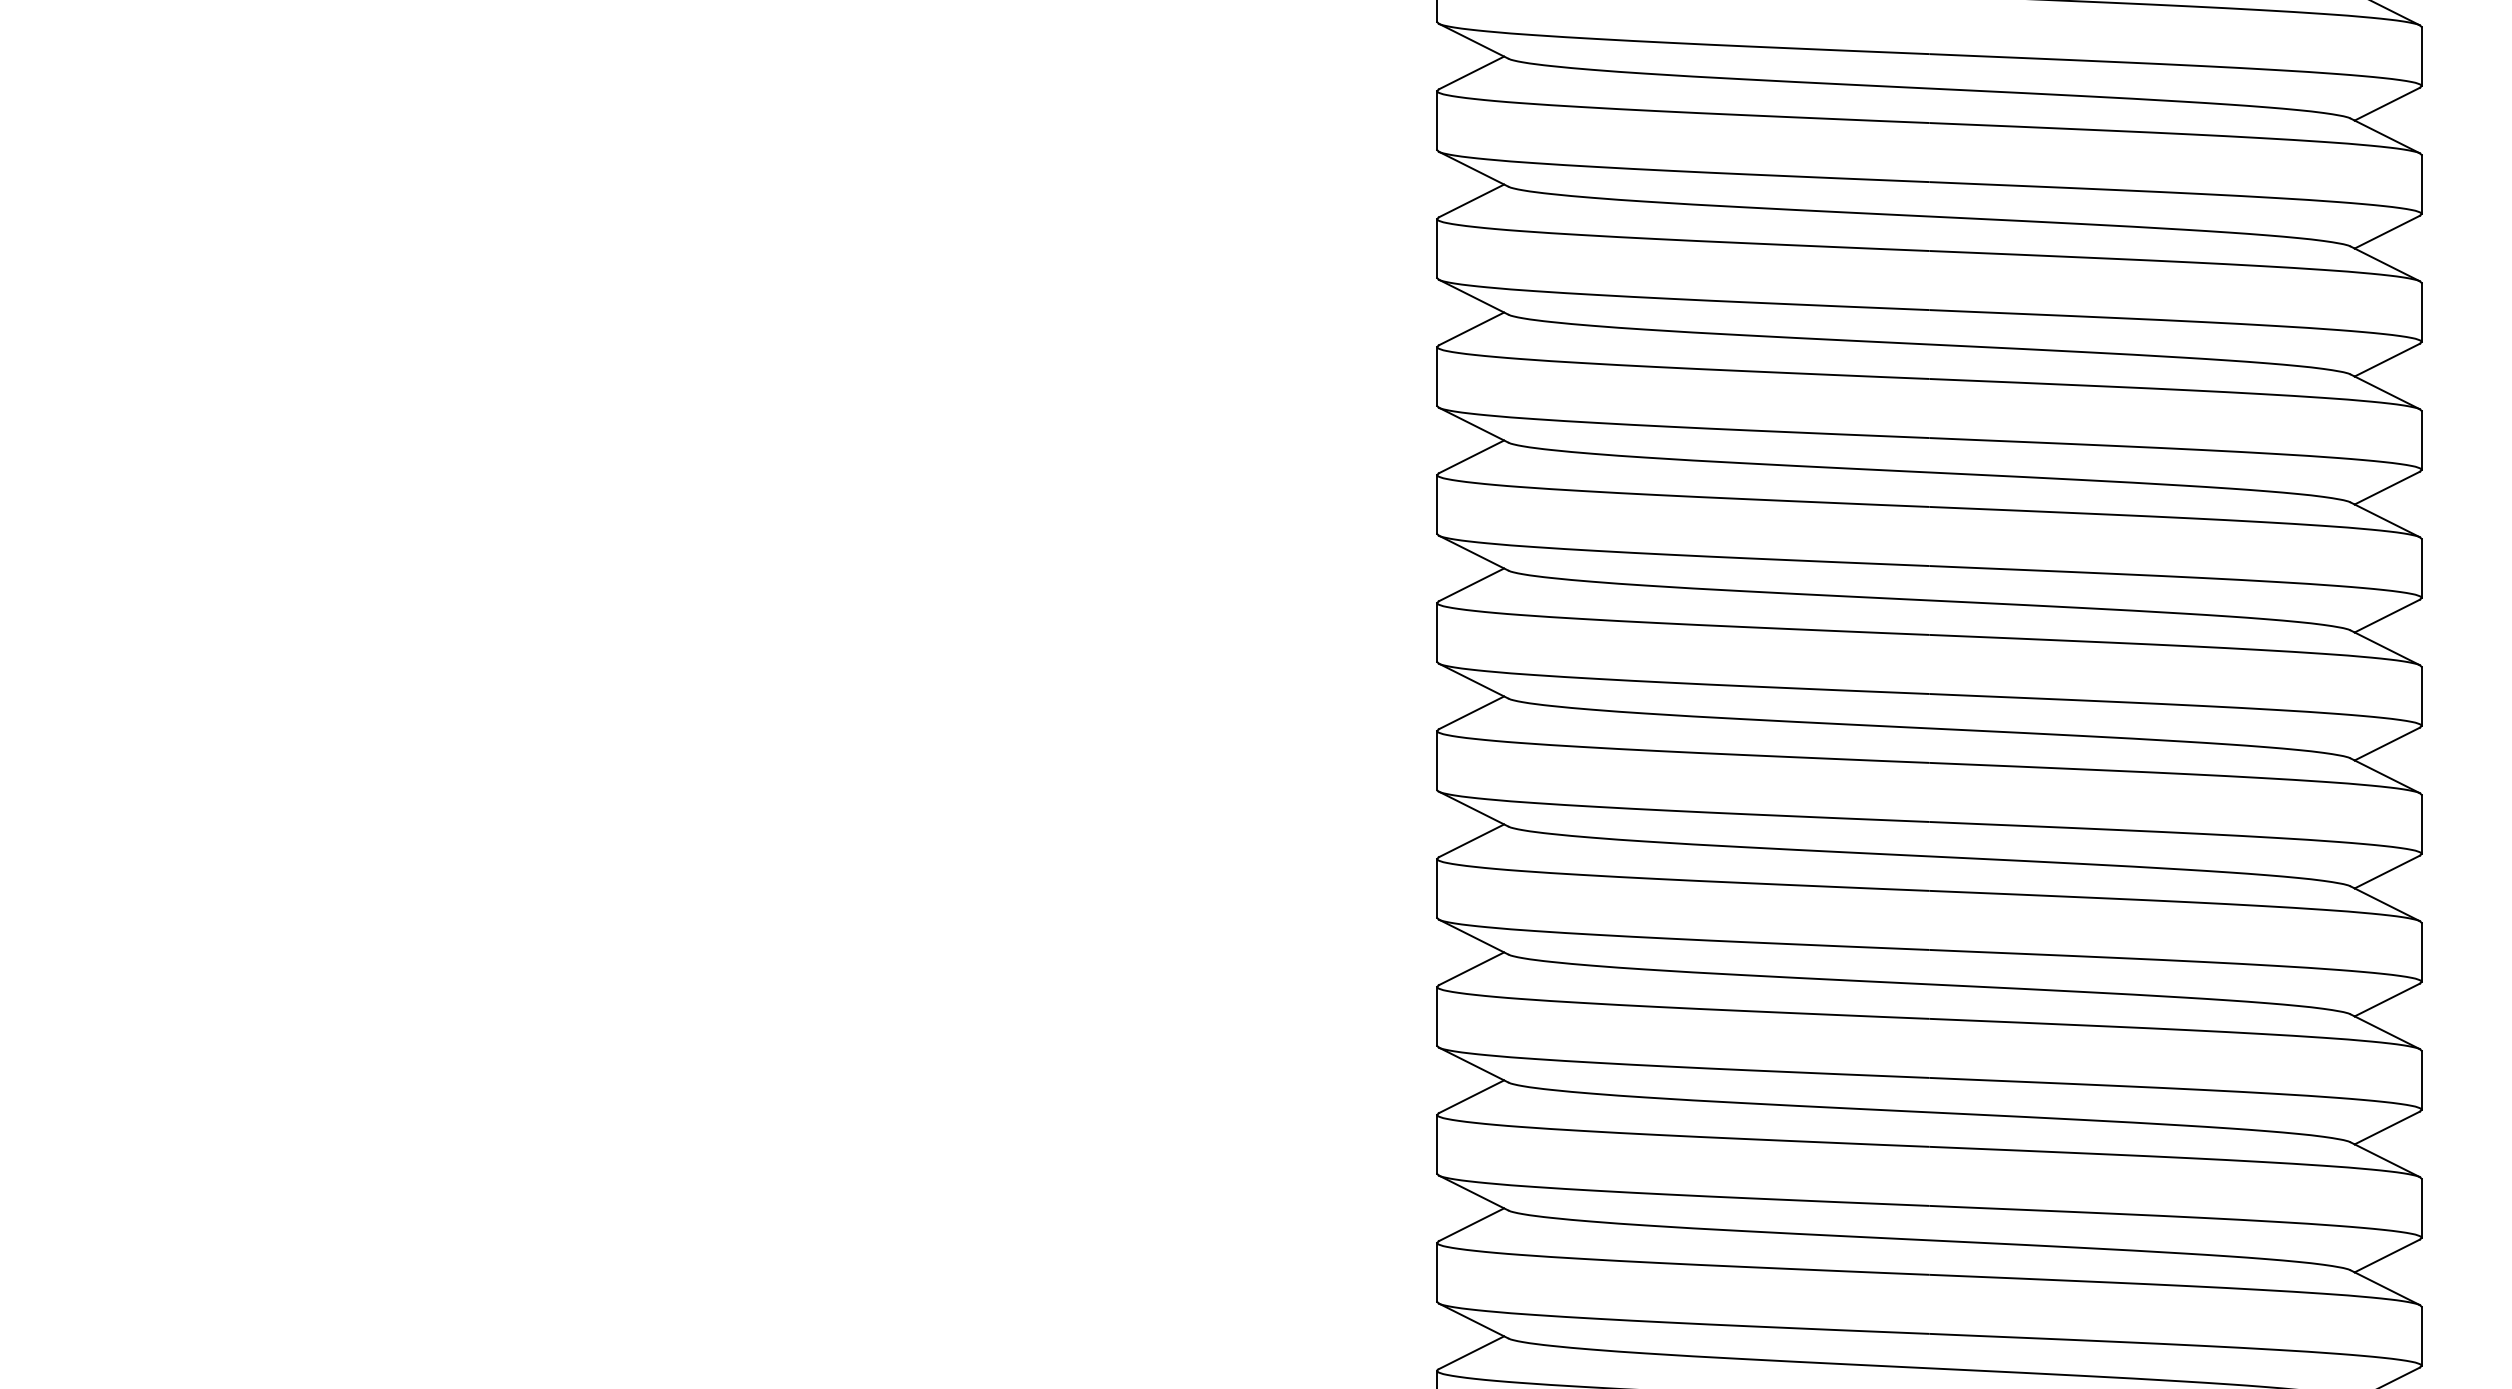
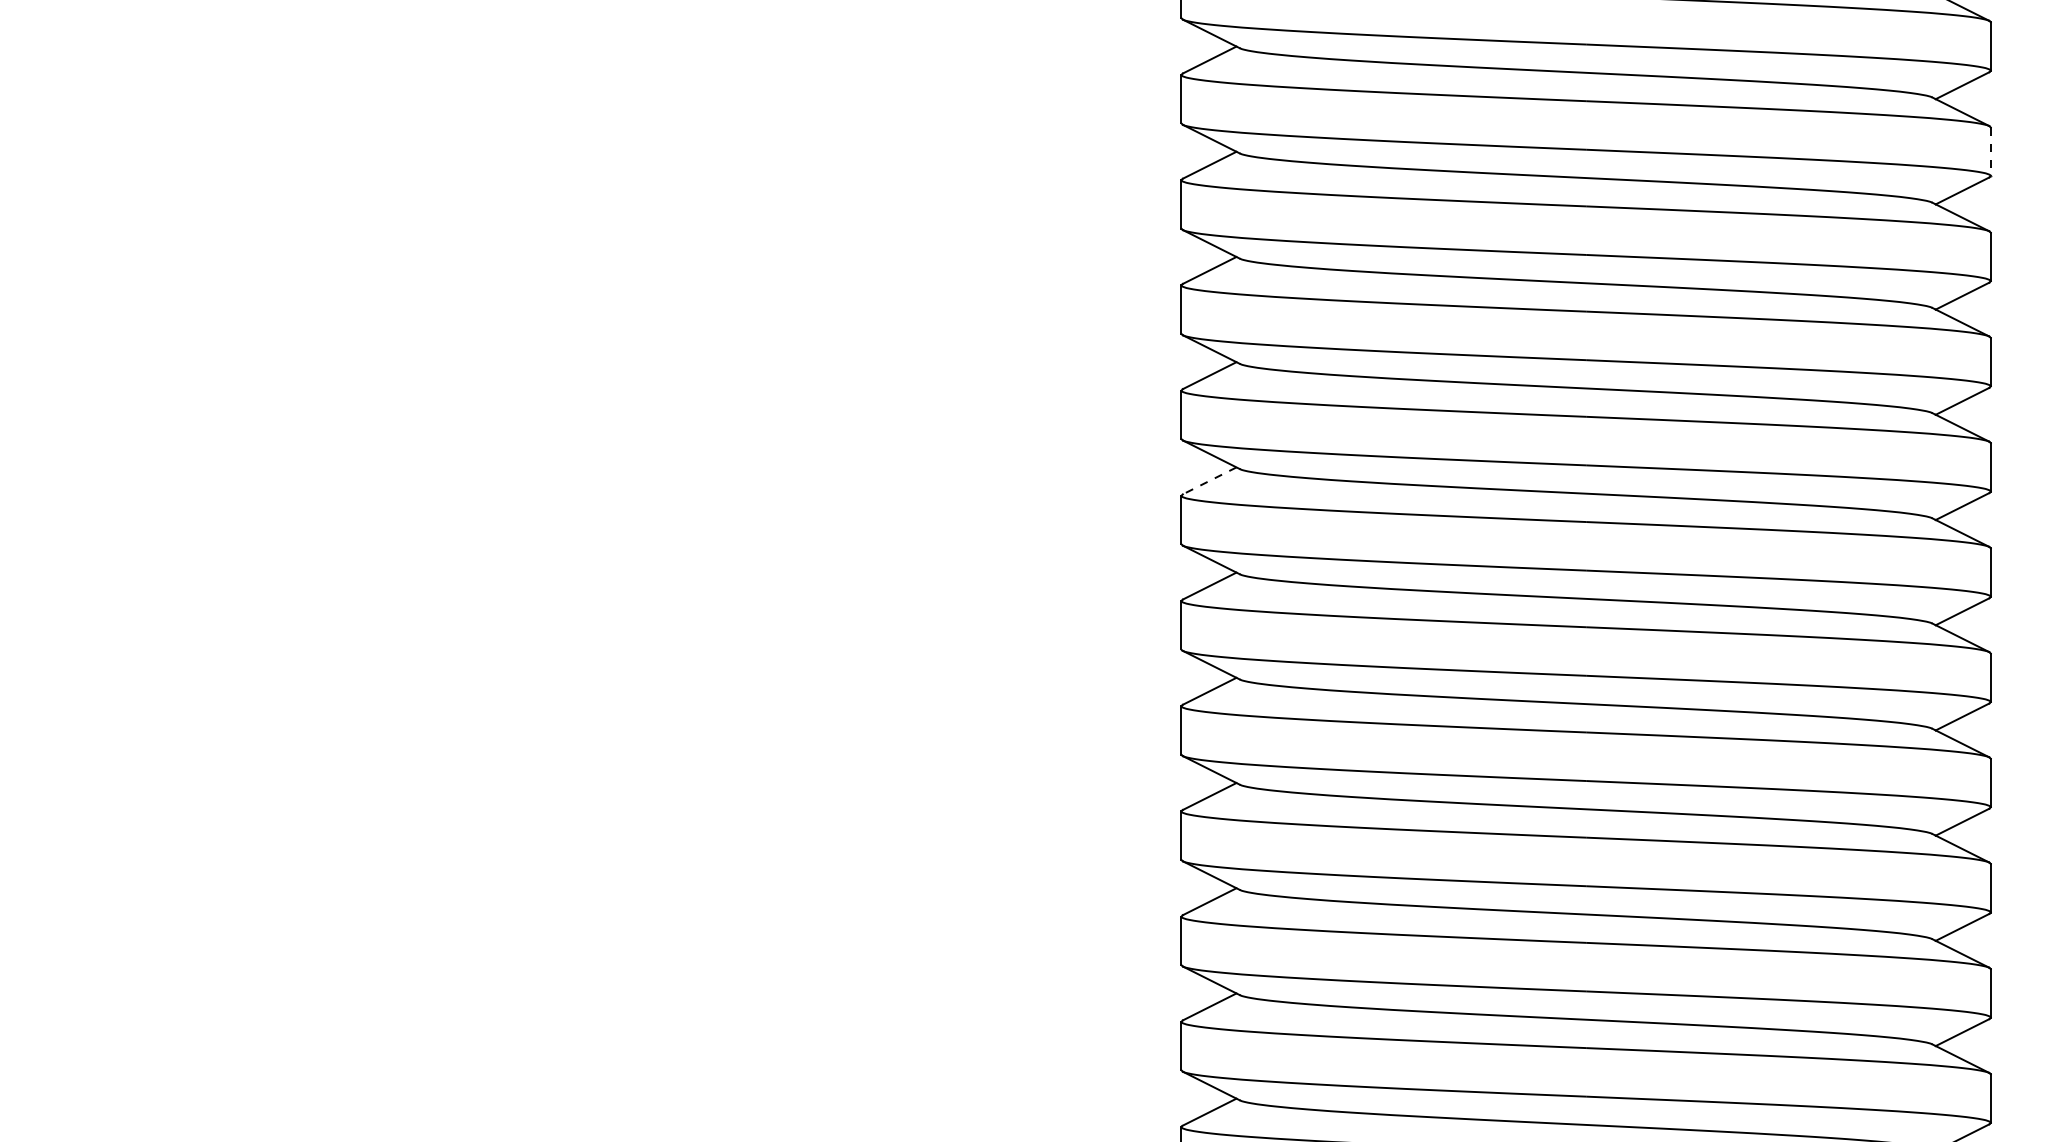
line: (2421, 185) -> (1990, 152), solid -> dashed
line: (1471, 585) -> (1209, 481), solid -> dashed

